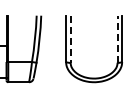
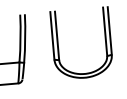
line: (70, 39) -> (56, 36), dashed -> solid
line: (117, 39) -> (105, 31), dashed -> solid

